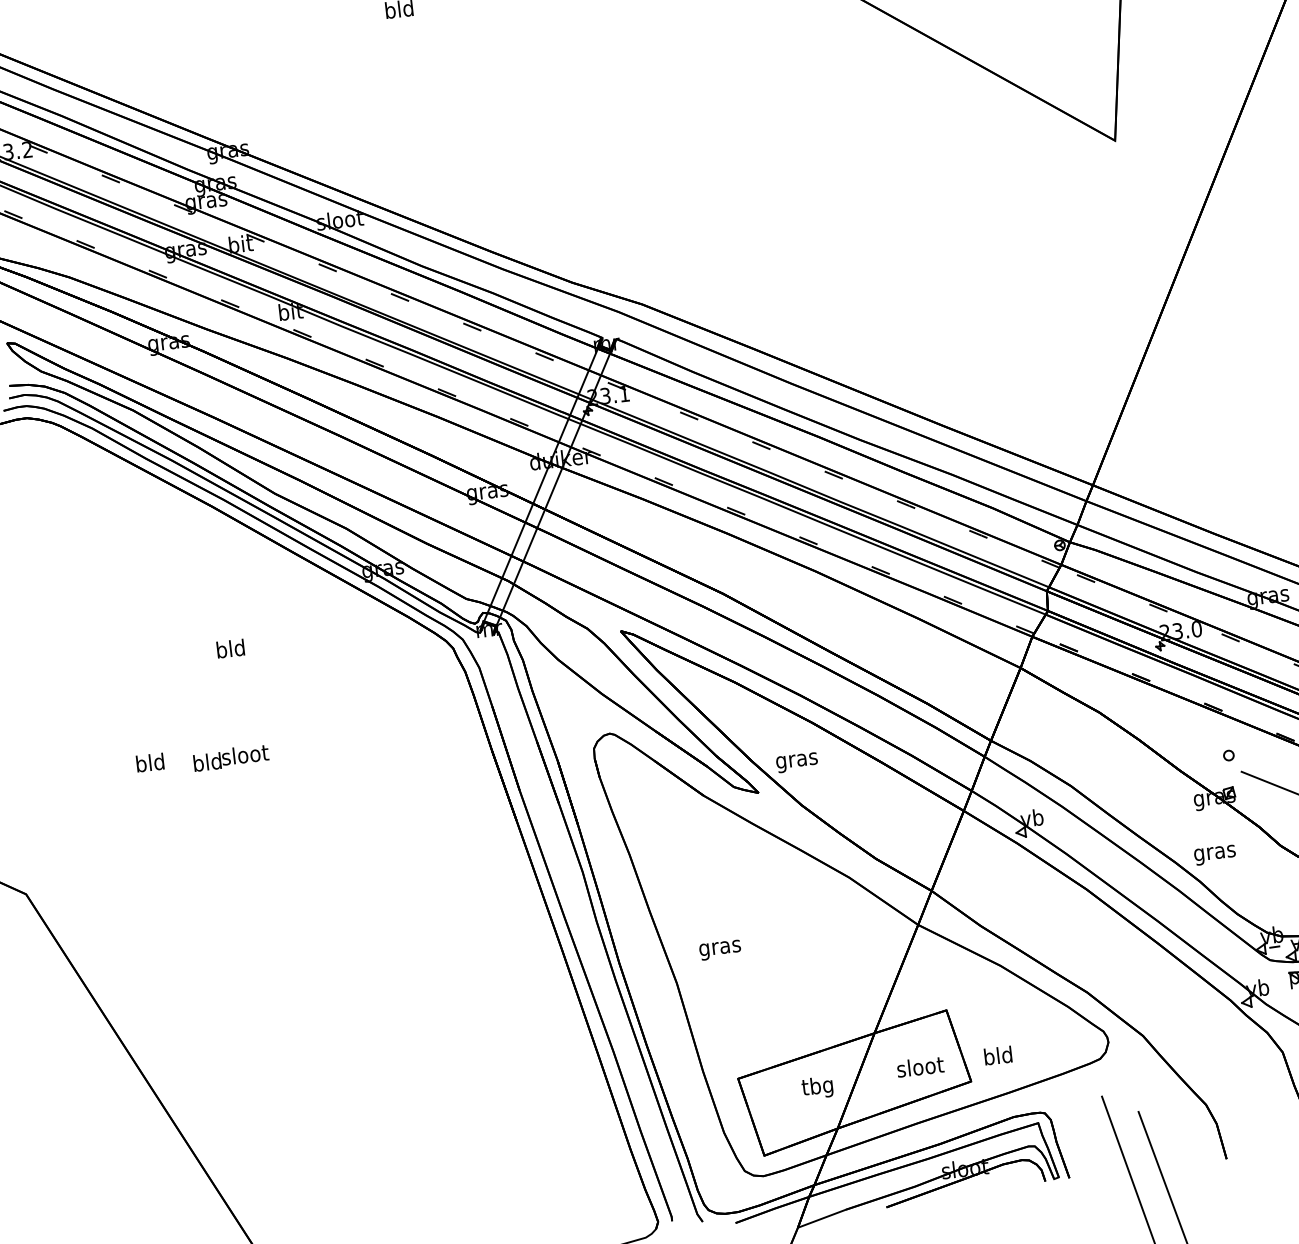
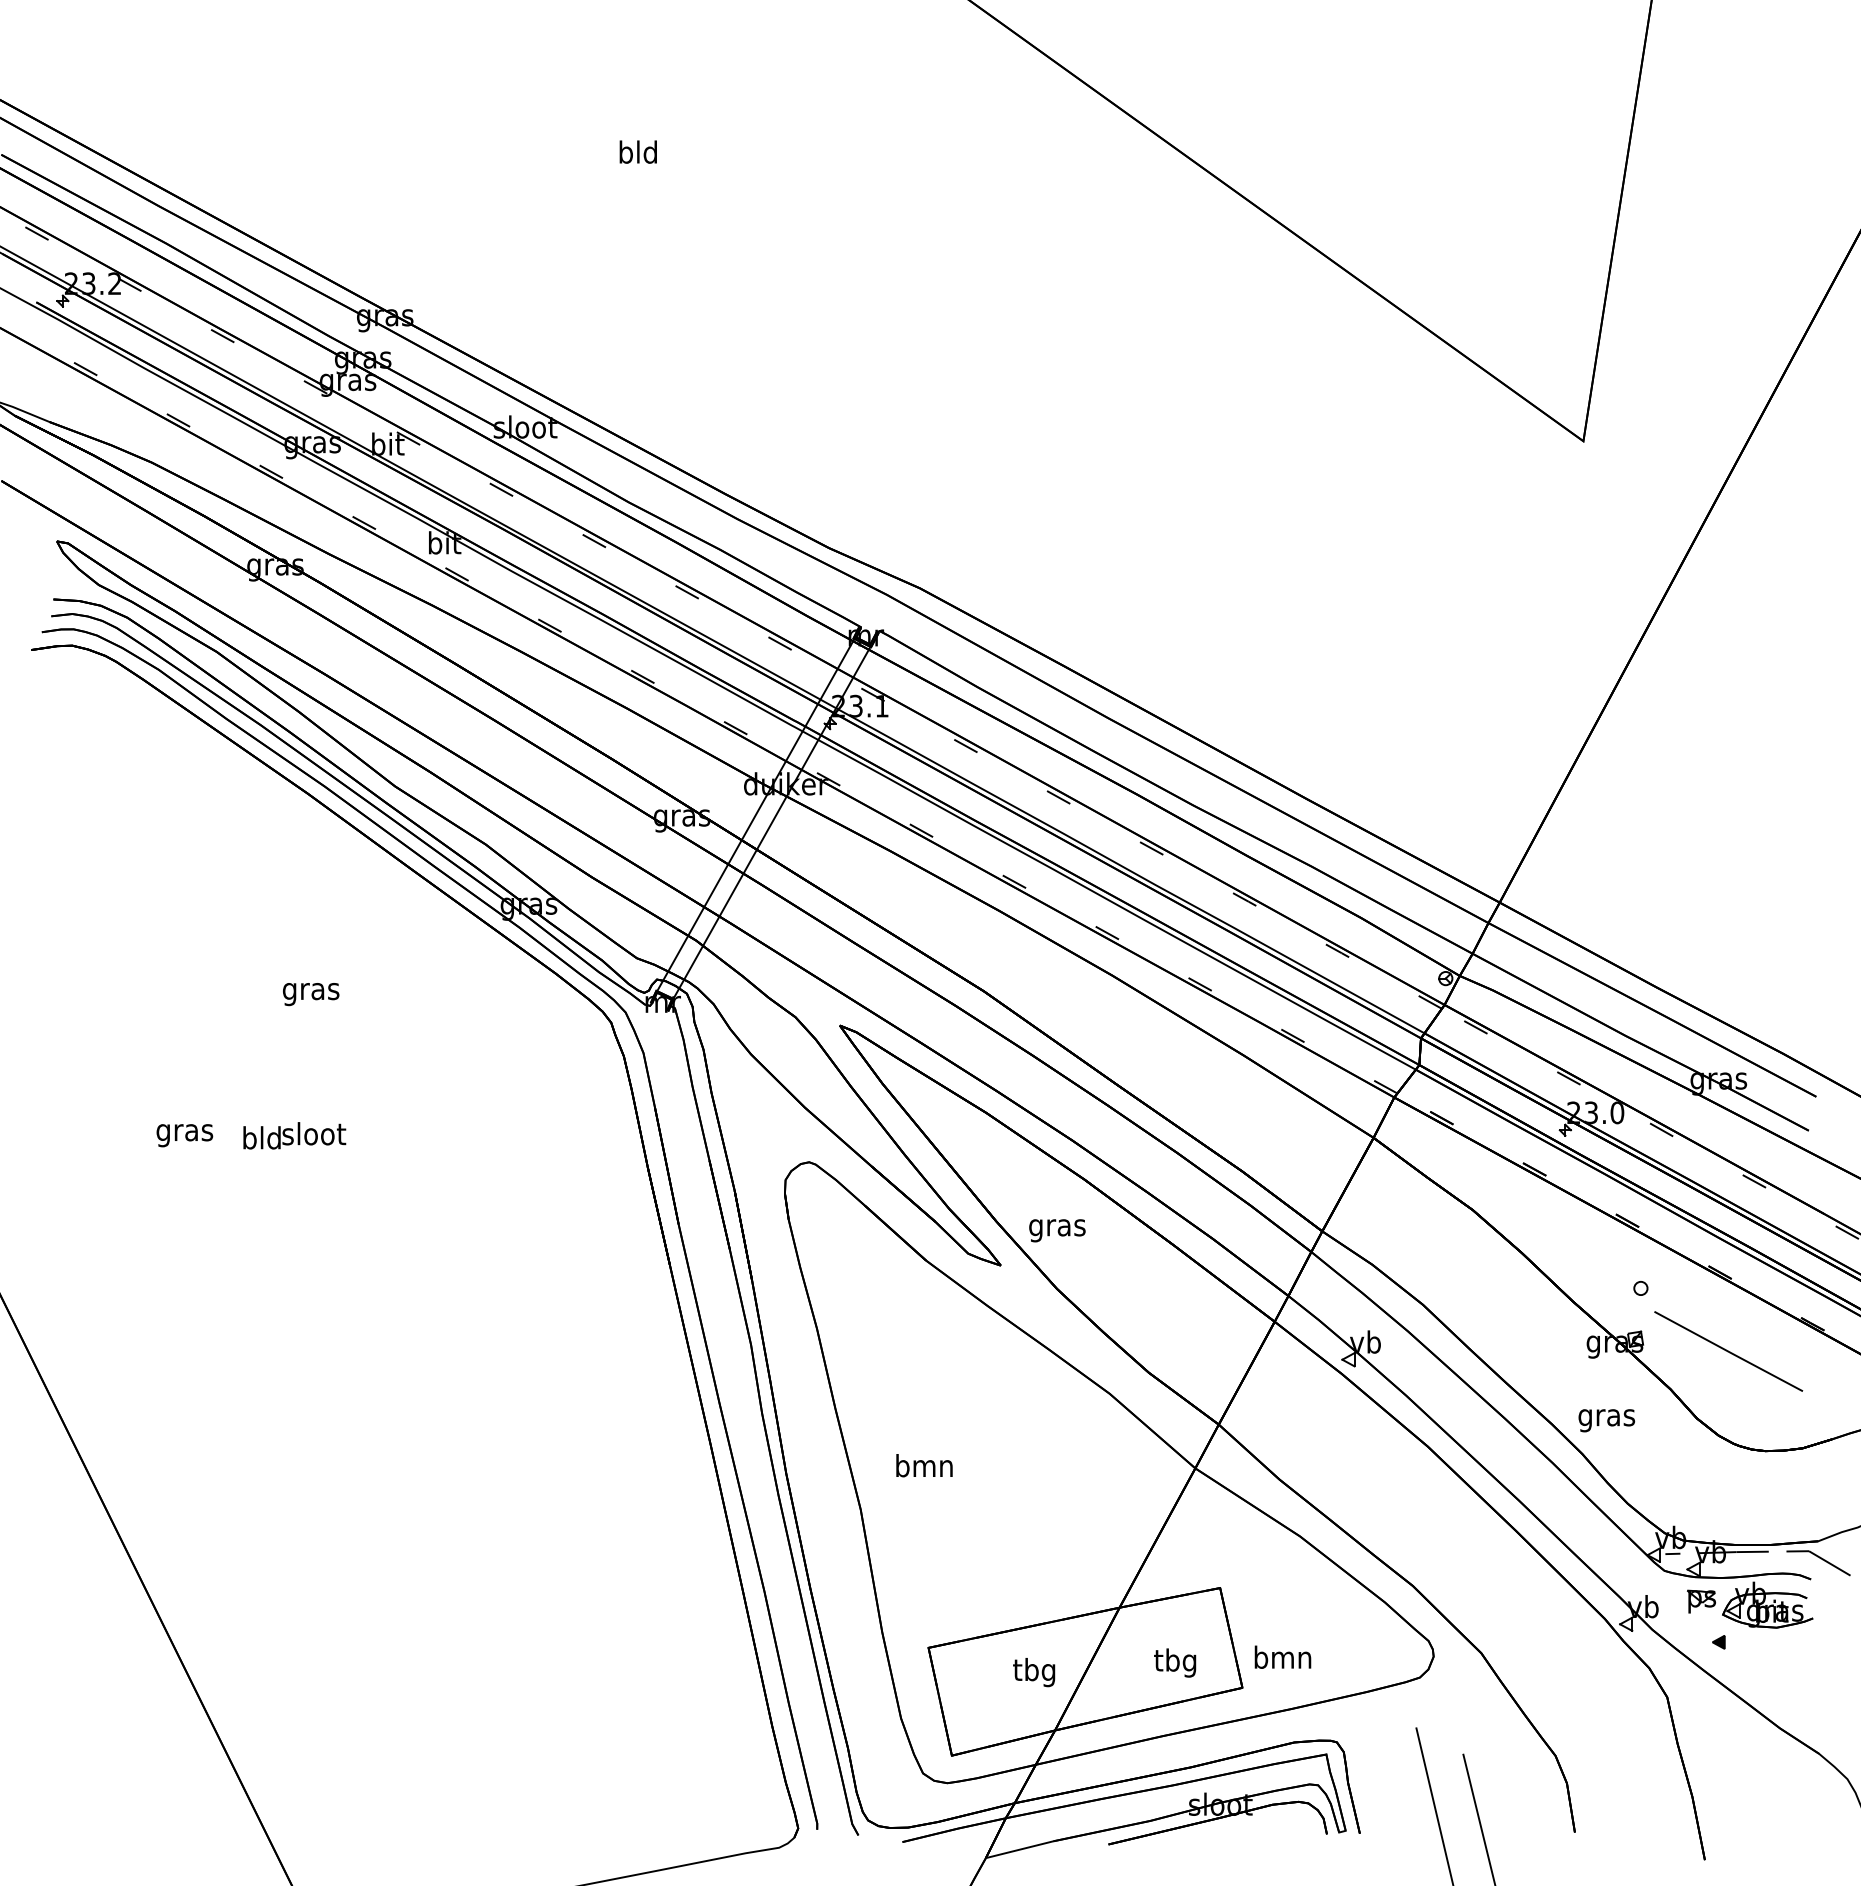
text: (230, 650) -> (310, 991), bld -> gras
text: (150, 764) -> (184, 1132), bld -> gras
text: (720, 947) -> (924, 1468), gras -> bmn
text: (997, 1055) -> (1282, 1656), bld -> bmn
text: (920, 1068) -> (1176, 1662), sloot -> tbg

